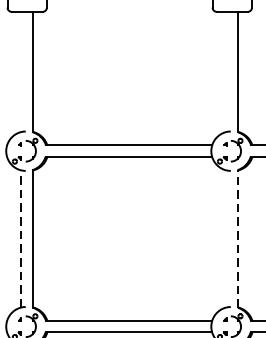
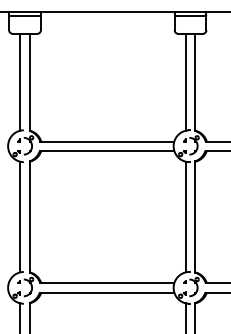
line: (21, 71) -> (20, 81), added
line: (226, 71) -> (185, 81), added
line: (21, 238) -> (20, 216), dashed -> solid
line: (226, 238) -> (185, 216), added
line: (238, 239) -> (195, 217), dashed -> solid

